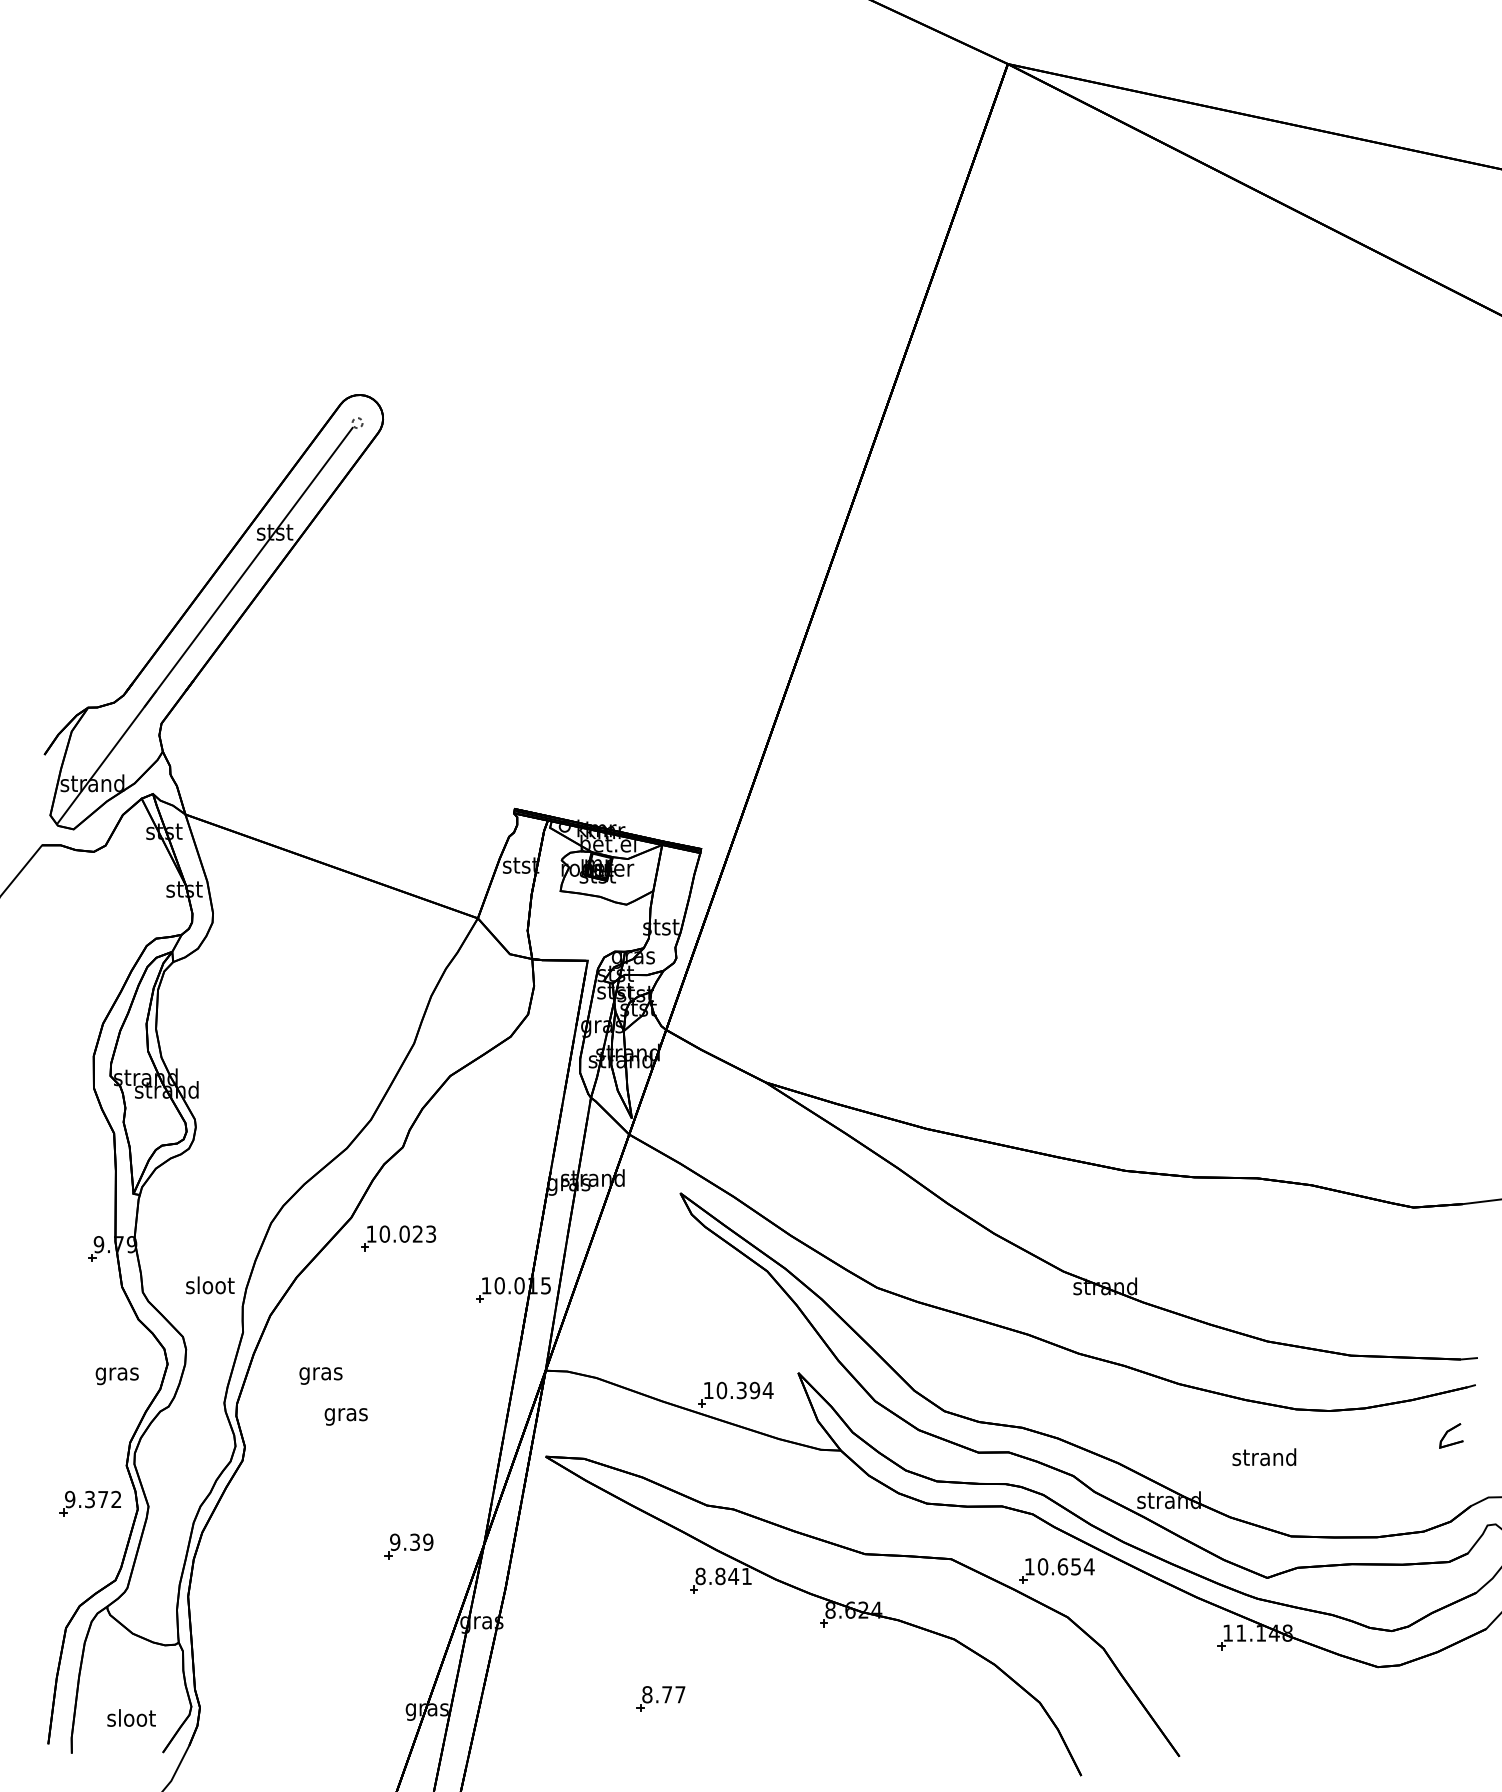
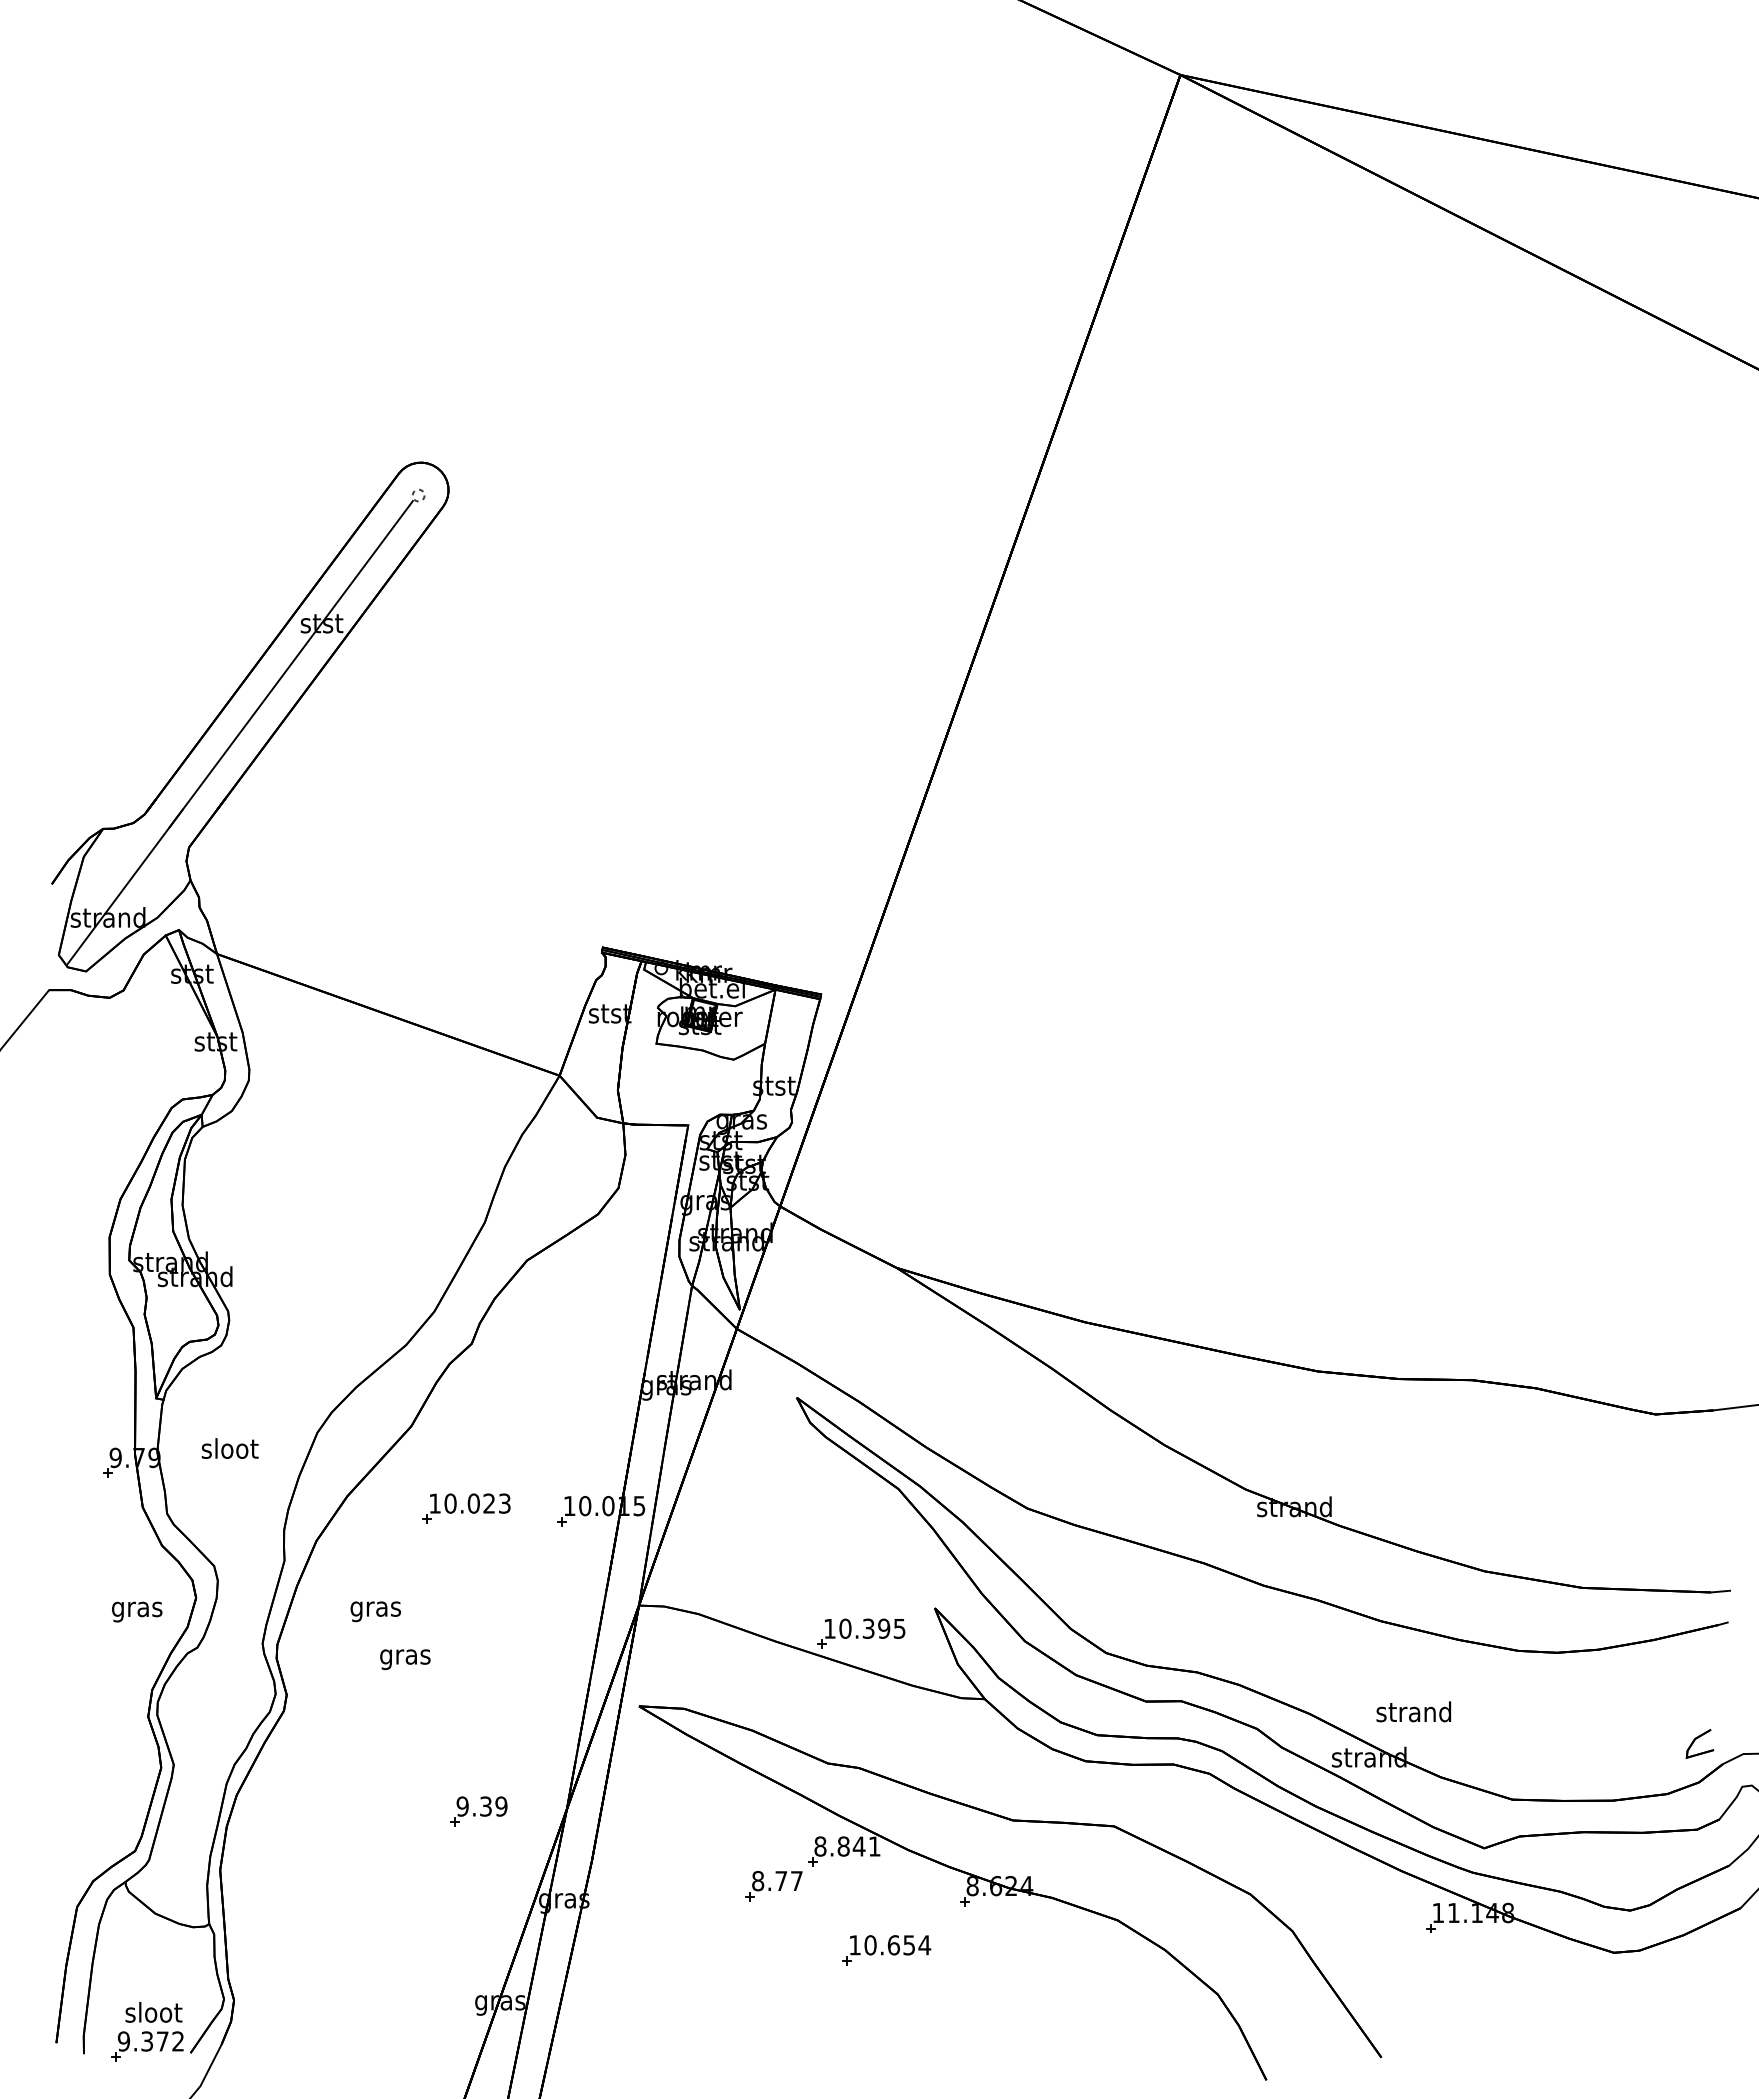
part: (398, 1238) -> (466, 1508), moved
text: (209, 1285) -> (229, 1448), moved
text: (768, 1390) -> (899, 1628), 10.394 -> 10.395
part: (1451, 1435) -> (1699, 1743), moved
text: (1264, 1456) -> (1413, 1711), moved
part: (90, 1503) -> (147, 2046), moved
part: (1056, 1571) -> (886, 1950), moved
part: (660, 1699) -> (773, 1886), moved

